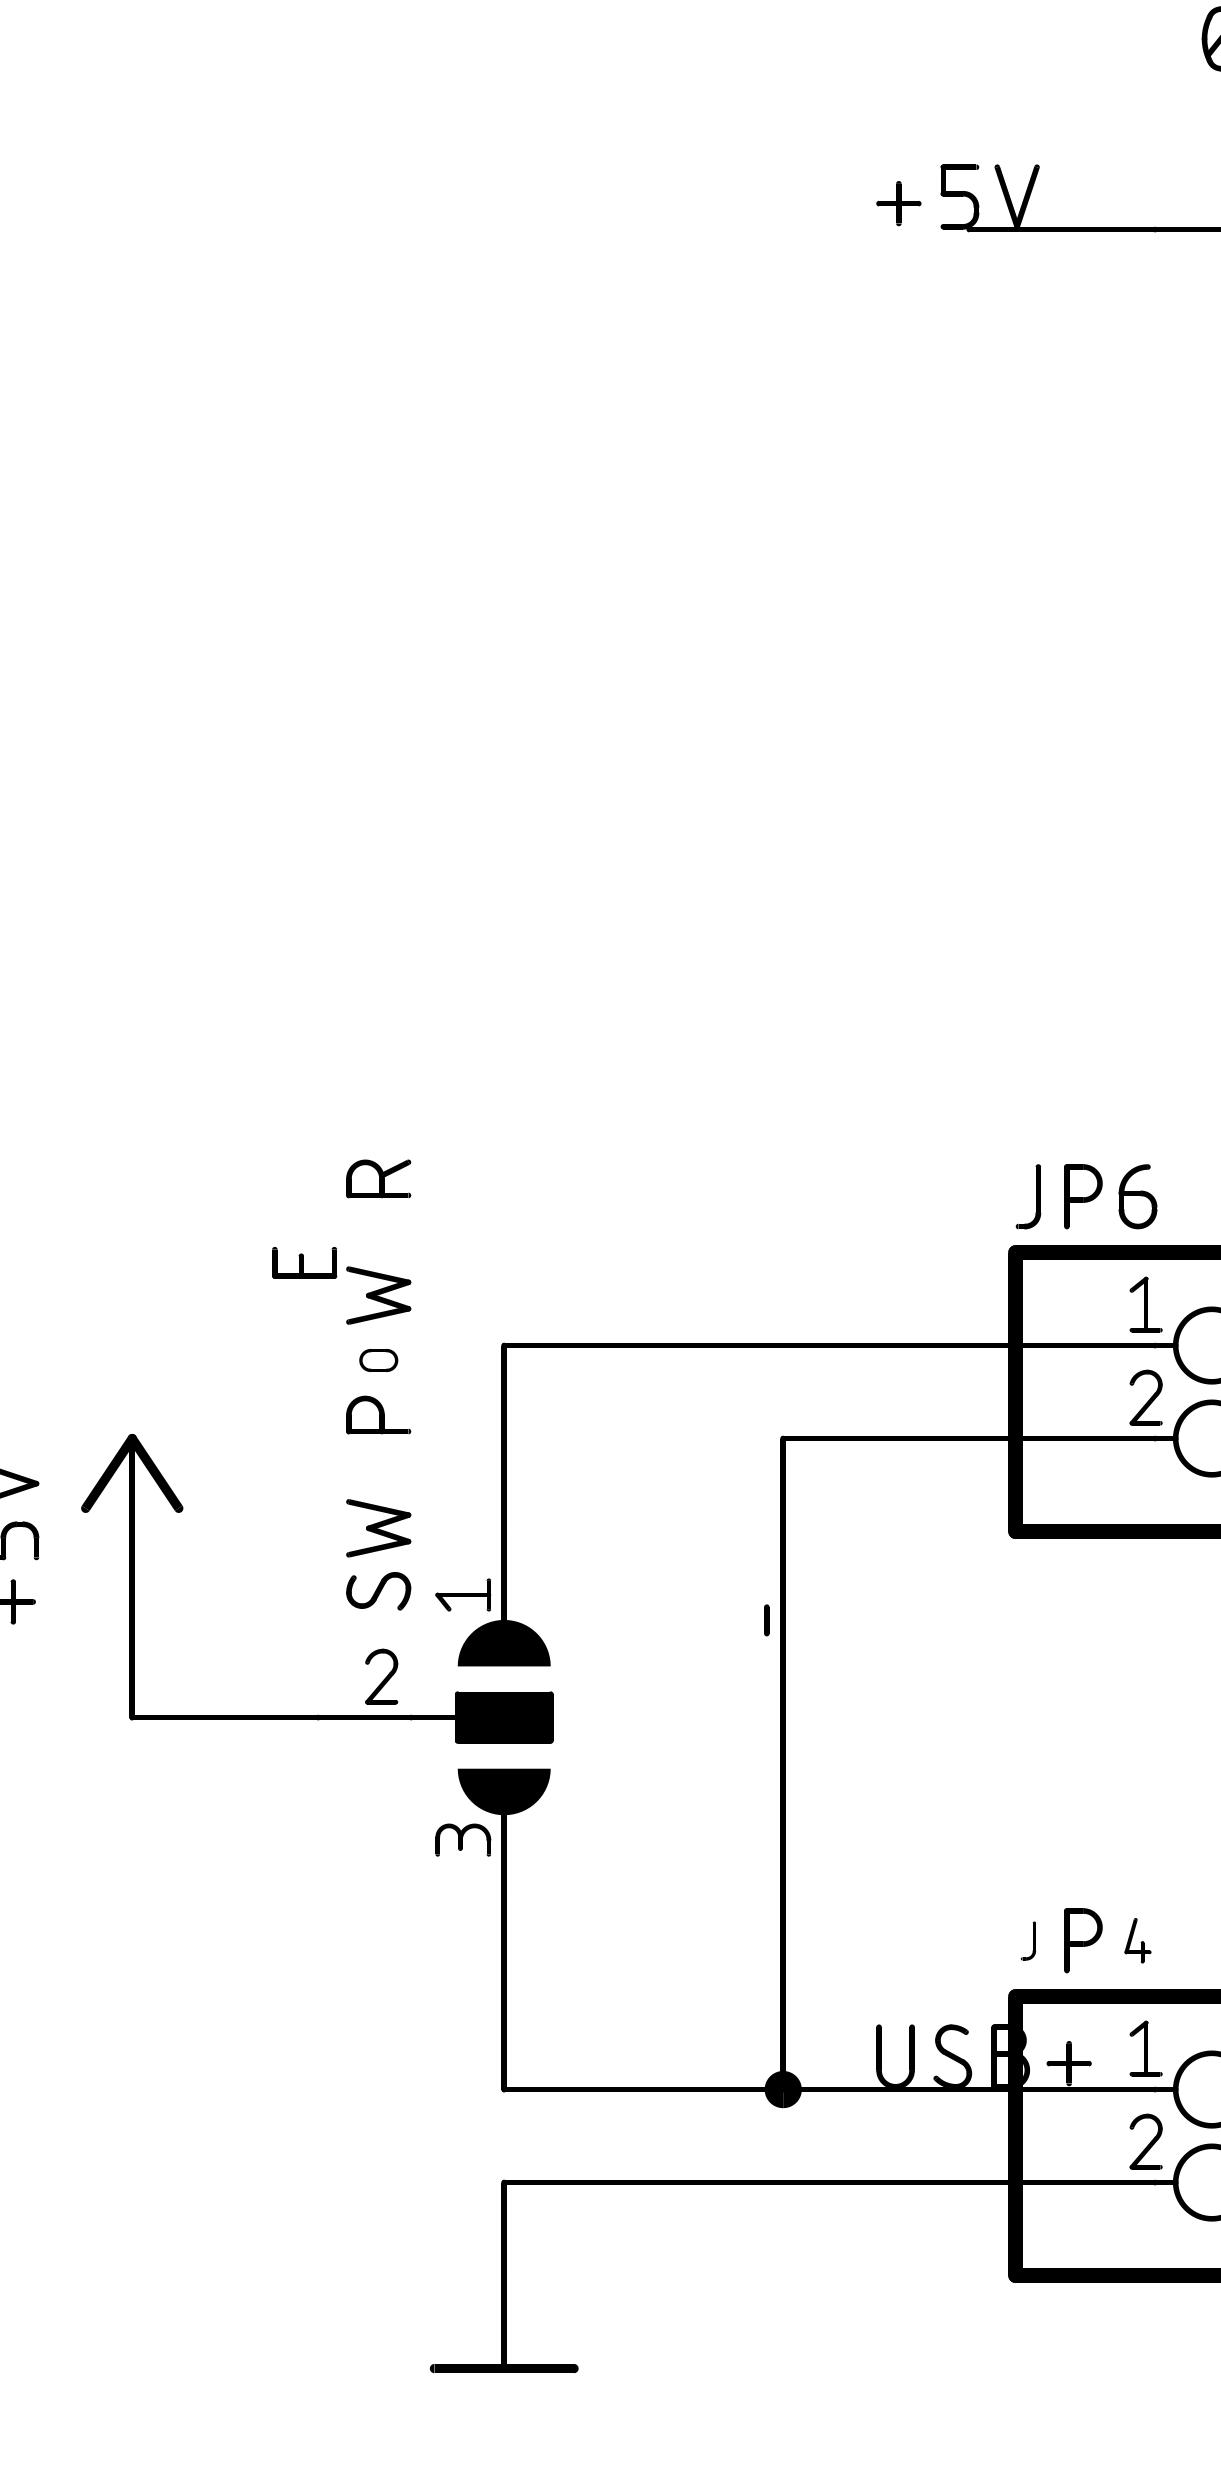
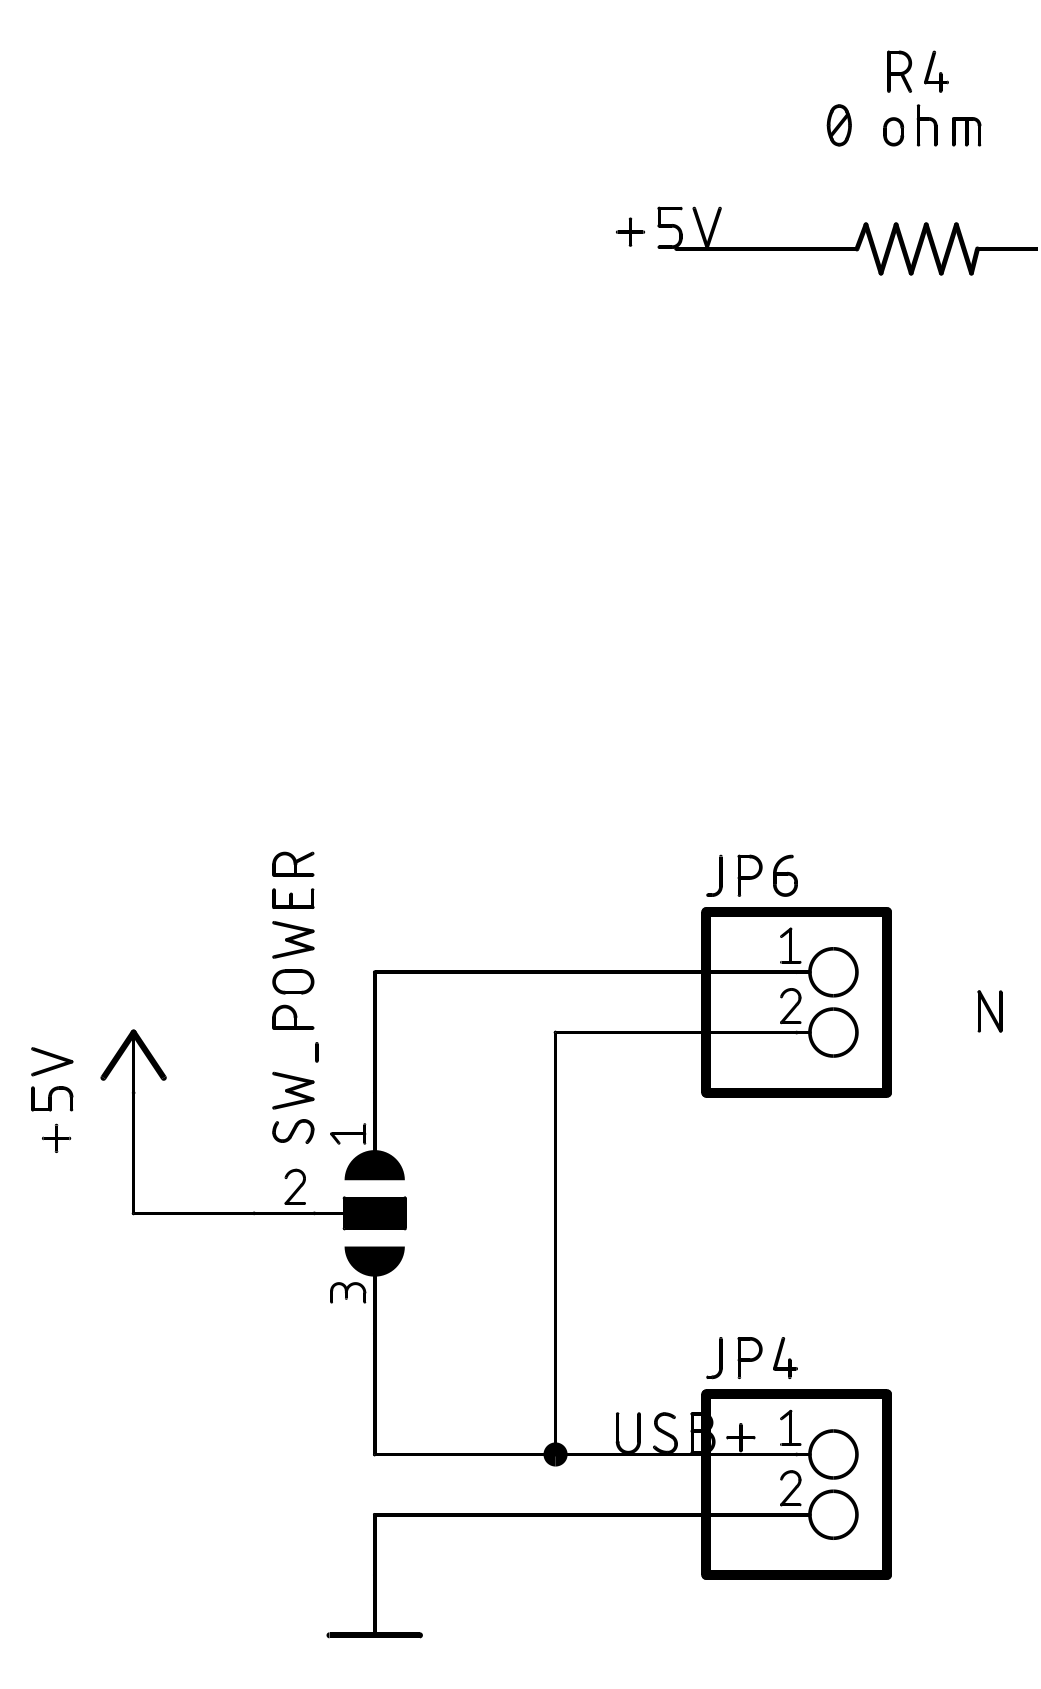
part: (304, 1262) -> (293, 898), moved
part: (378, 1359) -> (293, 981), size x1.67
line: (766, 1620) -> (316, 1052), moved
part: (1138, 1939) -> (785, 1357), size x1.43
part: (1028, 1941) -> (714, 1358), size x1.67

